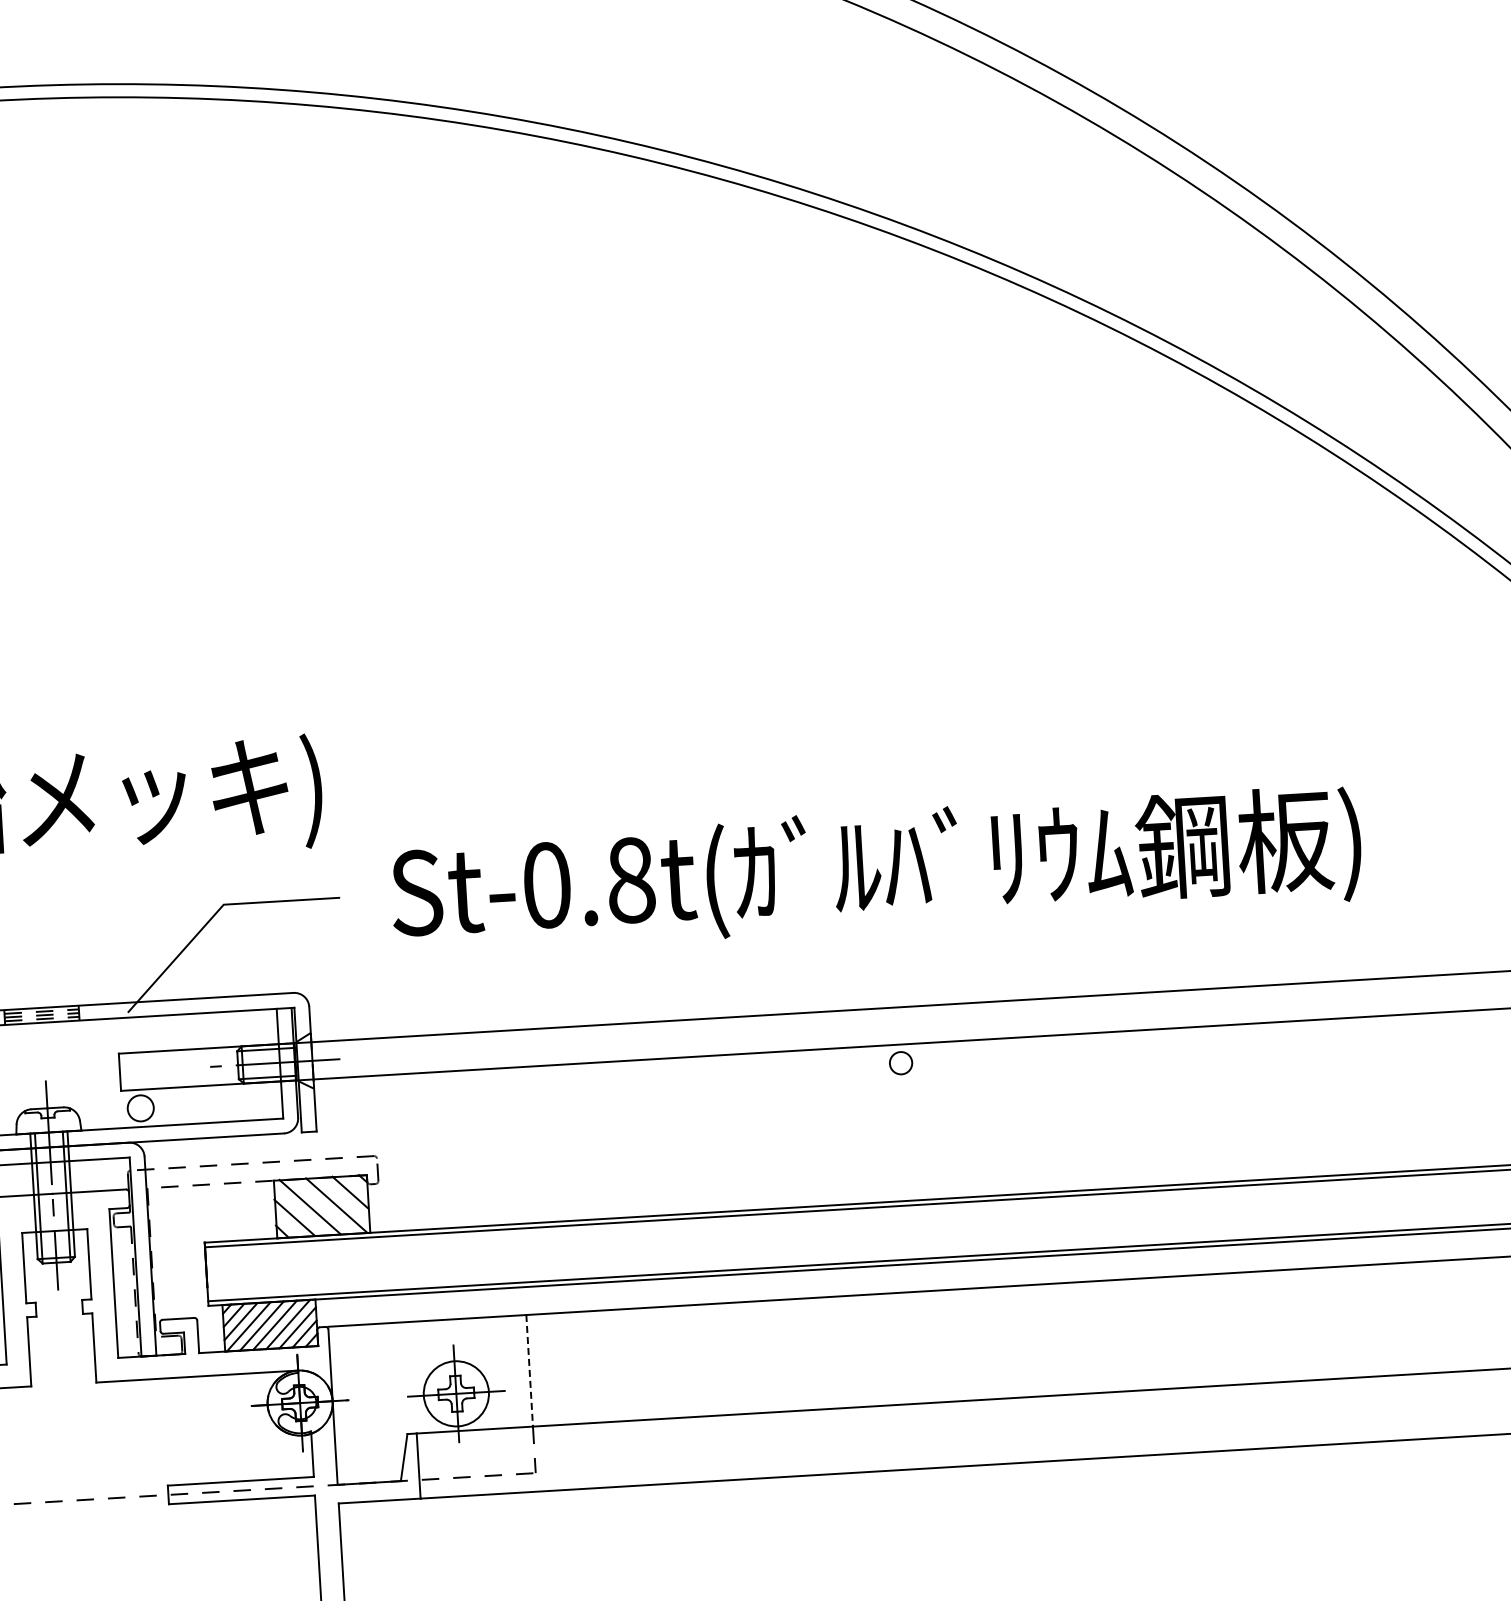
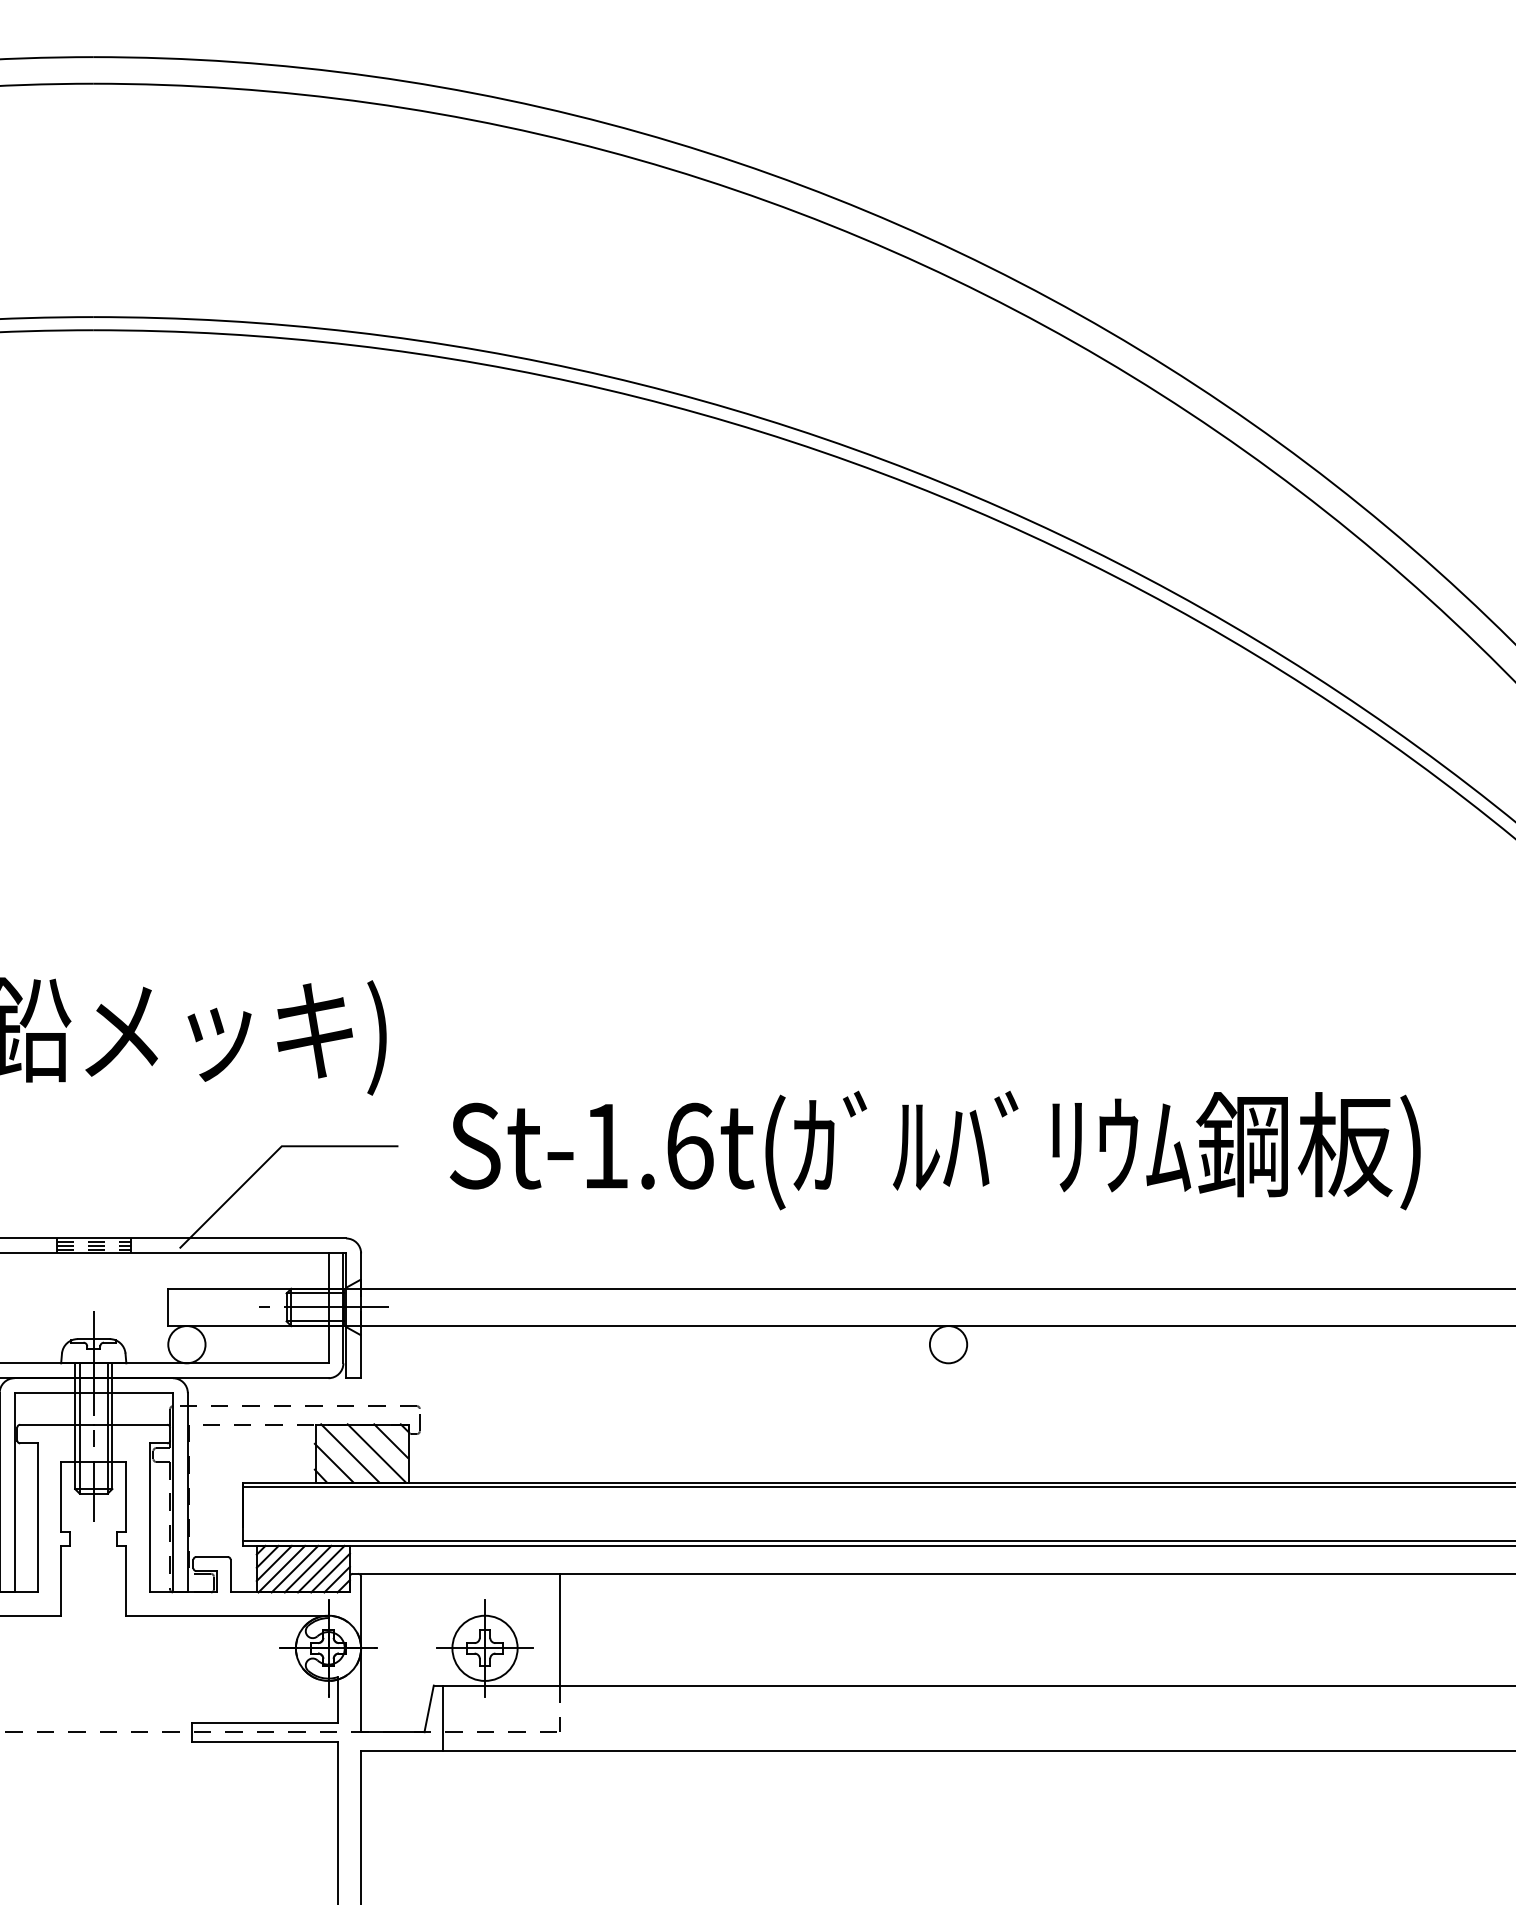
text: (589, 882) -> (648, 1145), St-0.8t( -> St-1.6t(
circle: (901, 1063) -> (948, 1344), size x1.67
circle: (140, 1108) -> (186, 1344), size x1.43
line: (529, 1370) -> (559, 1629), dashed -> solid

